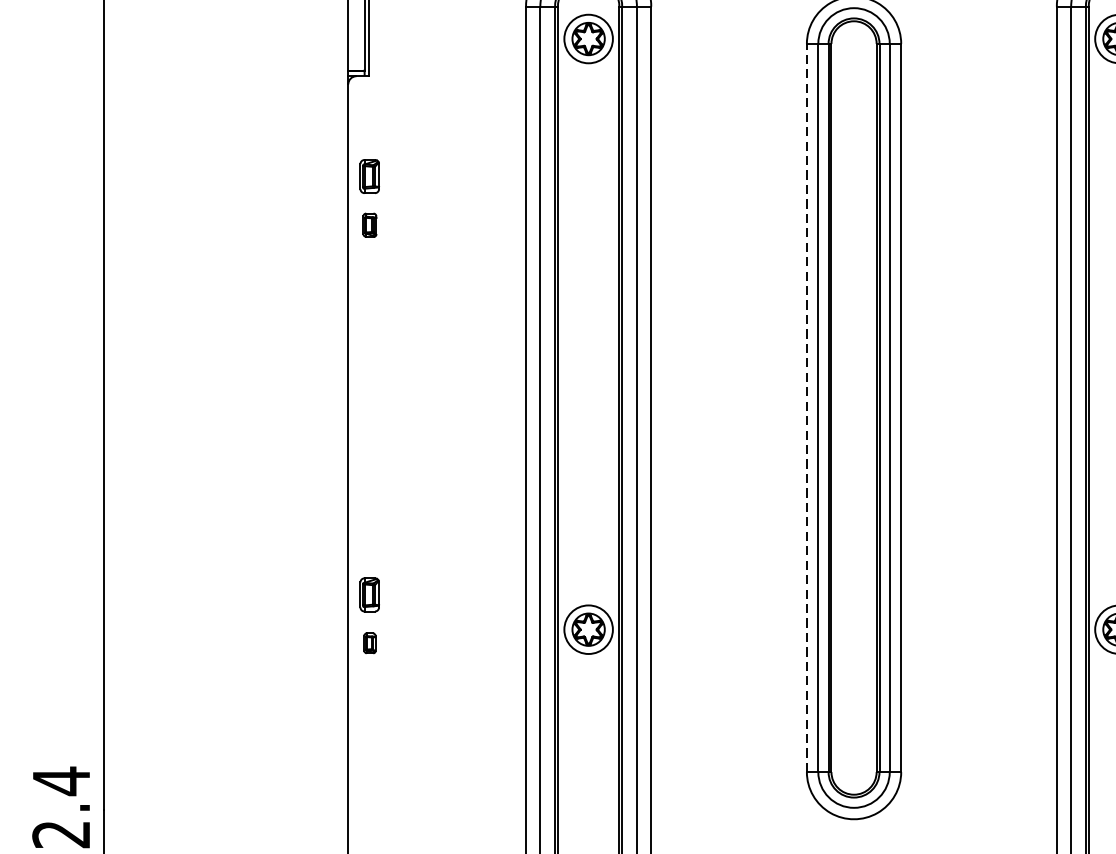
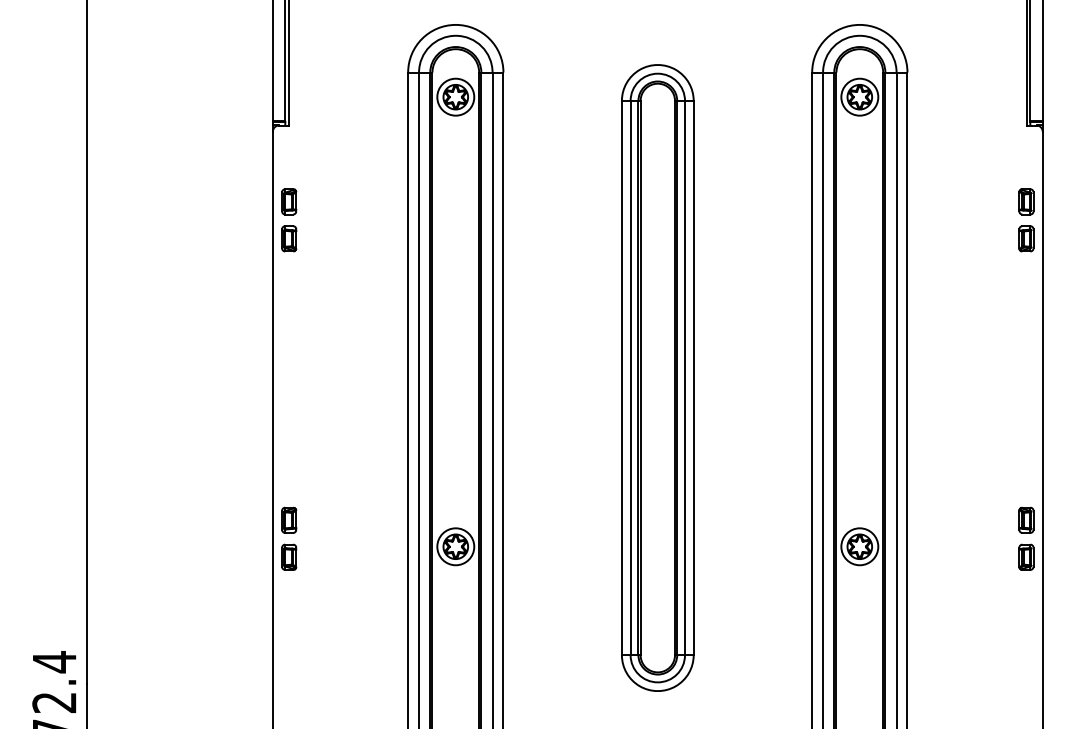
part: (370, 224) -> (289, 238), size x1.43
line: (806, 407) -> (621, 377), dashed -> solid
part: (370, 642) -> (289, 556), size x1.67

